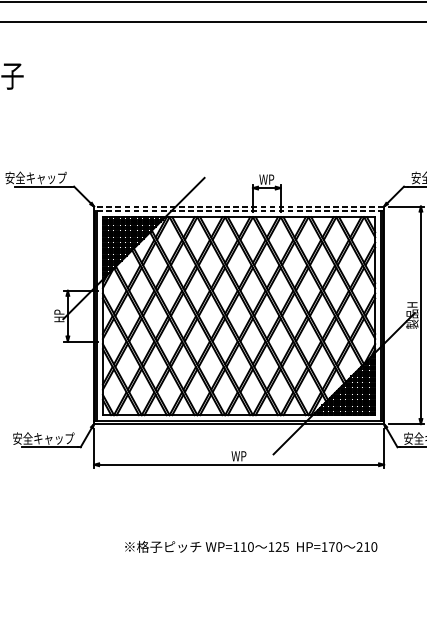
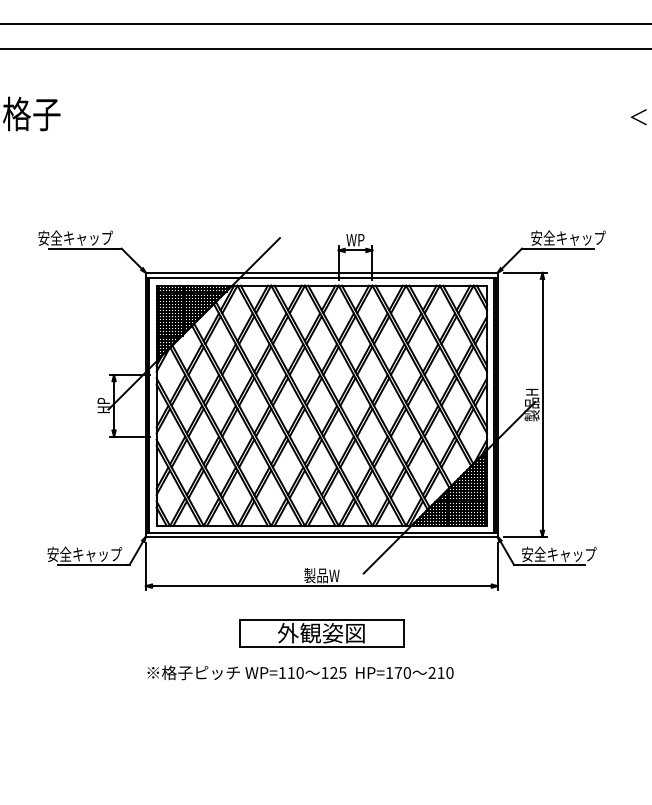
line: (238, 206) -> (321, 272), dashed -> solid
line: (238, 211) -> (321, 278), dashed -> solid
text: (238, 455) -> (321, 575), WP -> 製品W
part: (238, 503) -> (321, 633), added
text: (251, 546) -> (300, 672), moved

